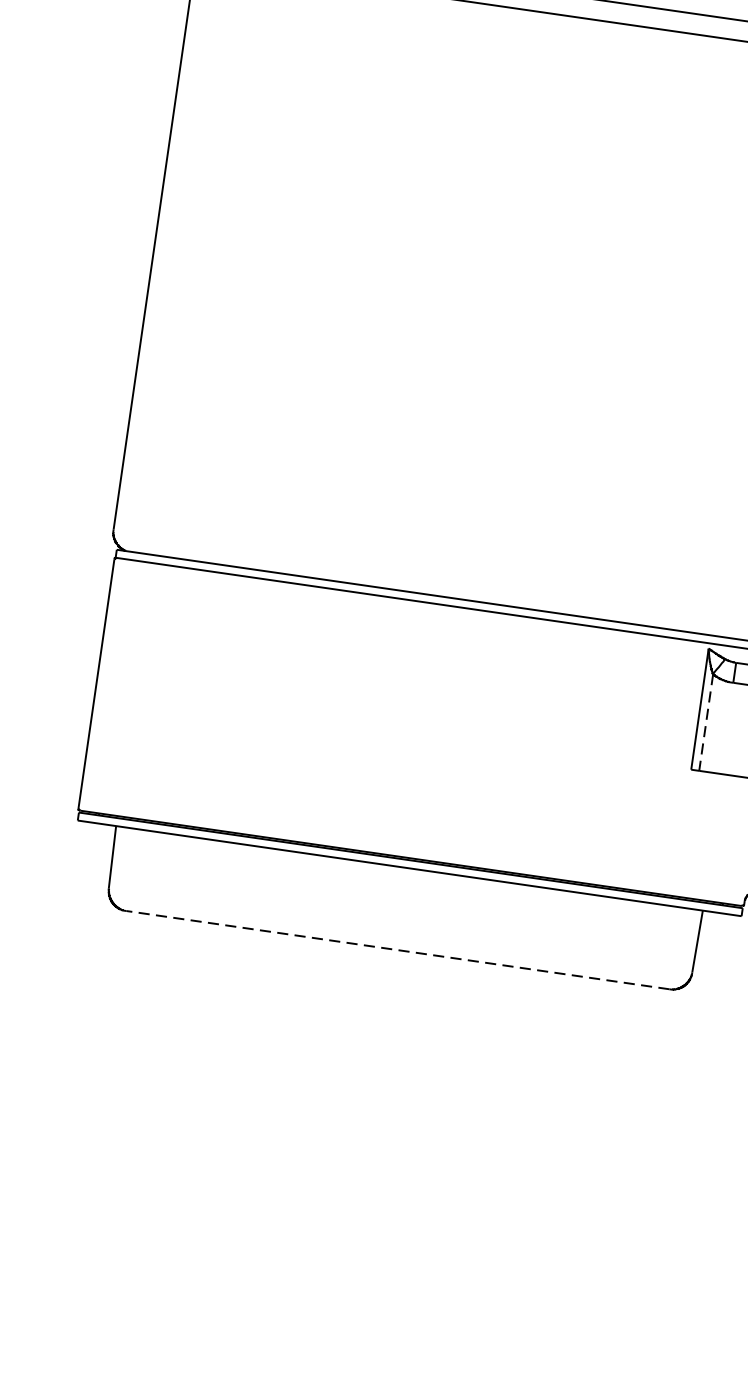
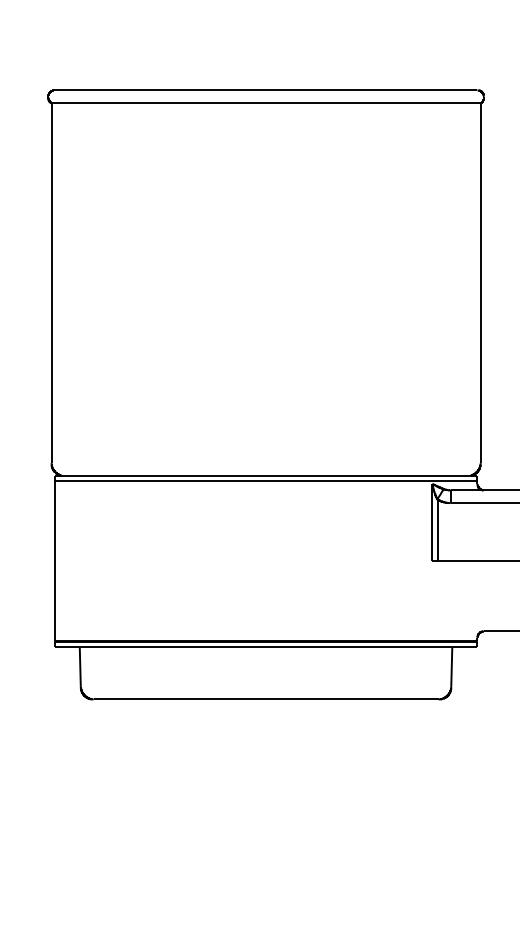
line: (706, 723) -> (437, 530), dashed -> solid
line: (396, 950) -> (265, 699), dashed -> solid

